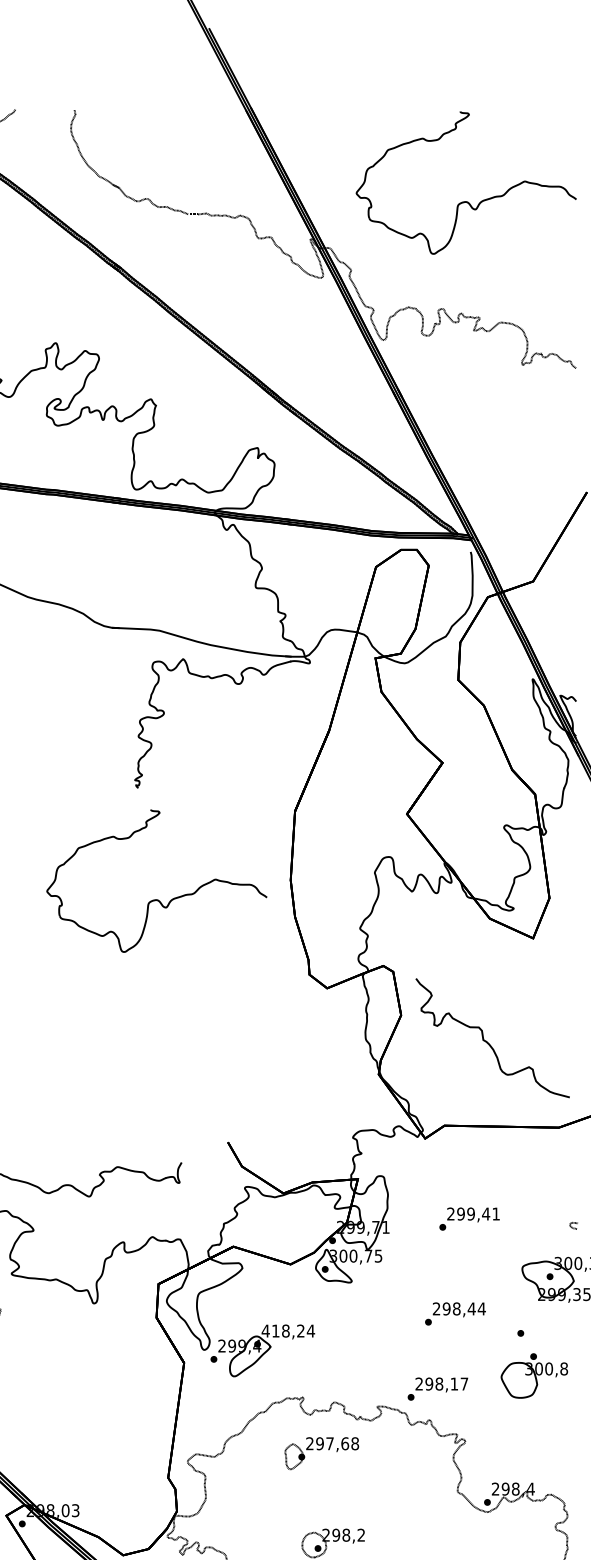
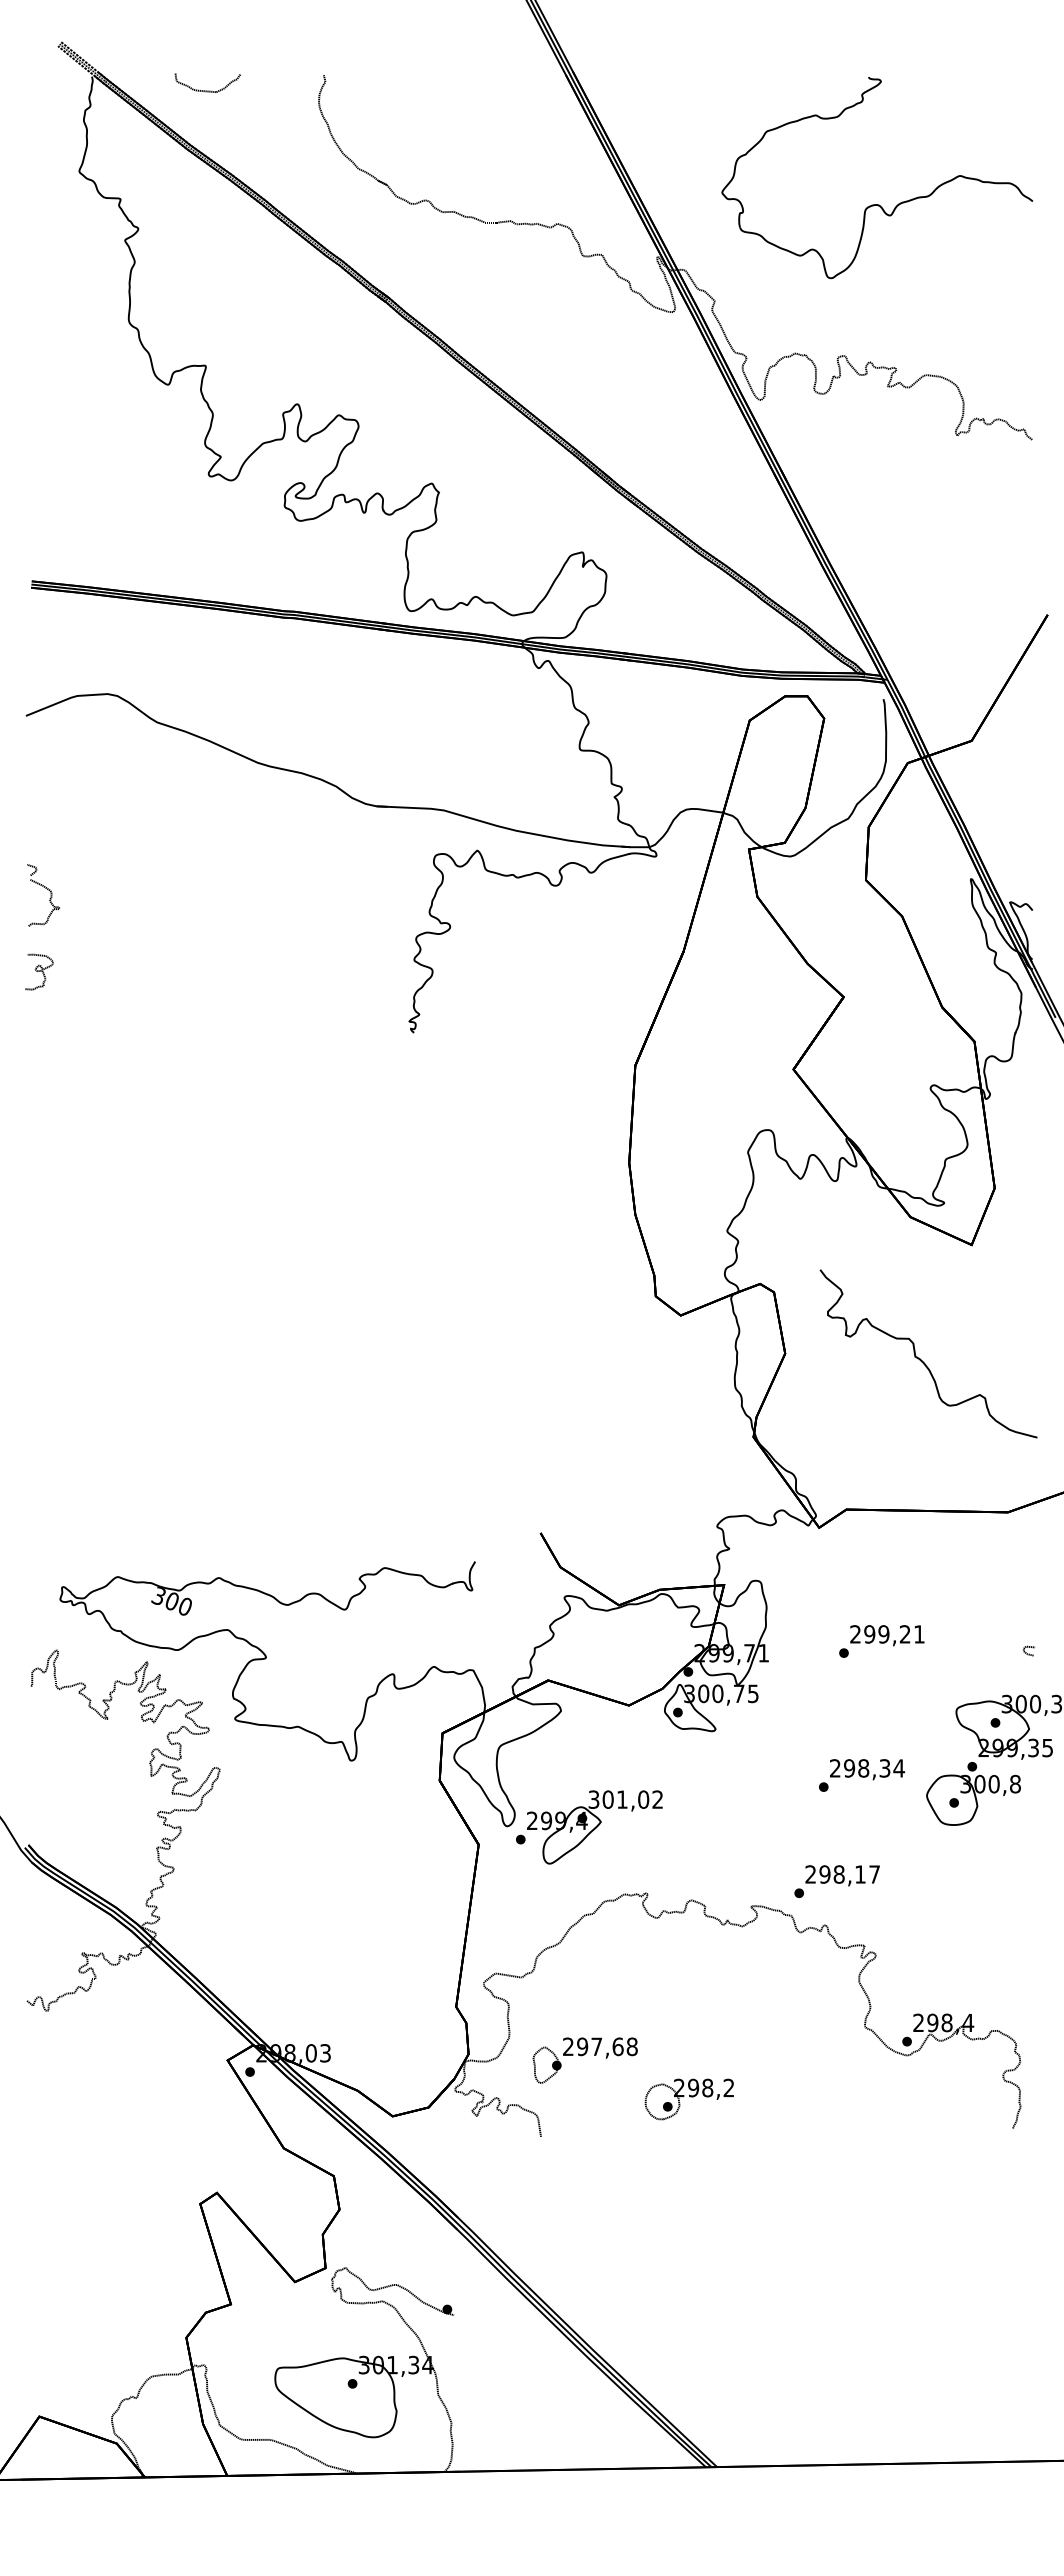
part: (157, 899) -> (440, 1190), removed
curve: (487, 1042) -> (921, 1359), moved
text: (486, 1214) -> (905, 1634), 299,41 -> 299,21
text: (471, 1309) -> (884, 1768), 298,44 -> 298,34
text: (288, 1330) -> (625, 1799), 418,24 -> 301,02
part: (534, 1375) -> (973, 1793), moved
part: (321, 1453) -> (584, 2060), moved

